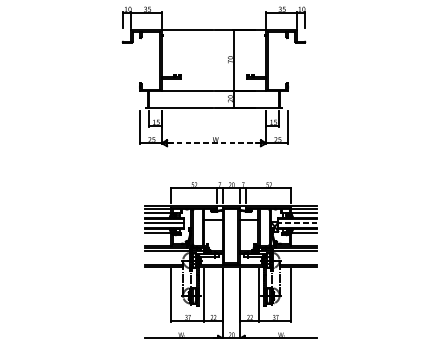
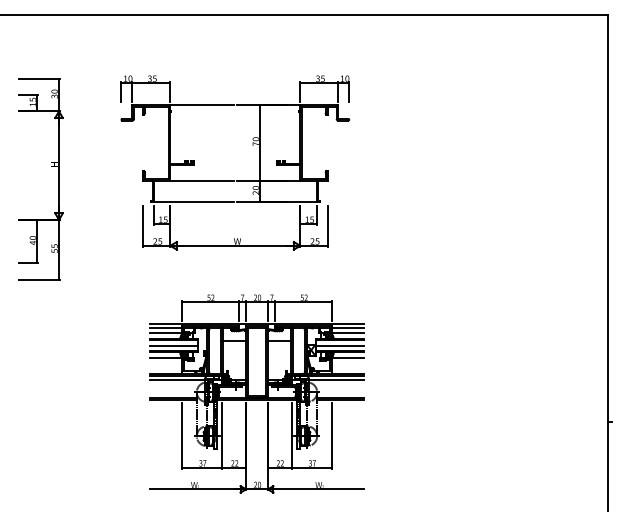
part: (66, 79) -> (51, 166), added
line: (214, 142) -> (235, 245), dashed -> solid
line: (297, 223) -> (339, 345), dashed -> solid

